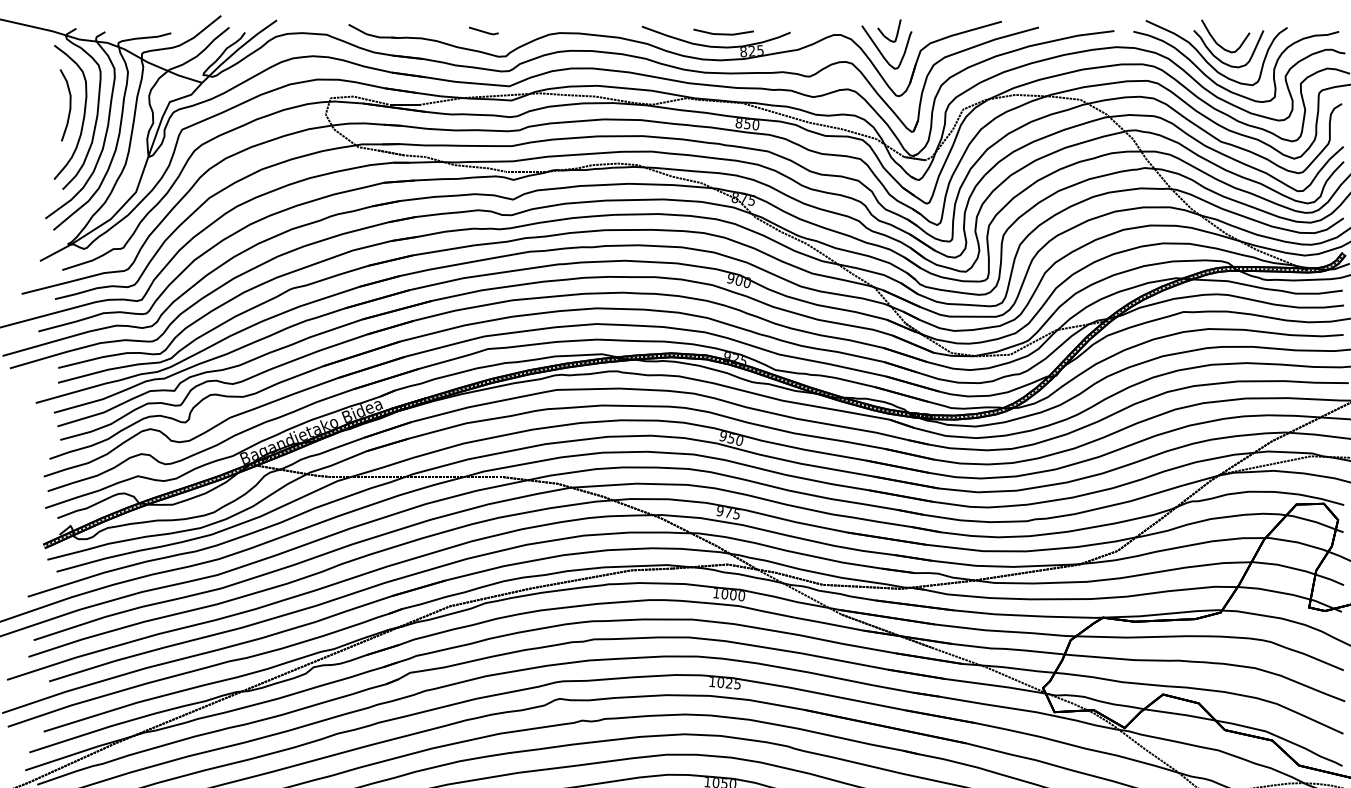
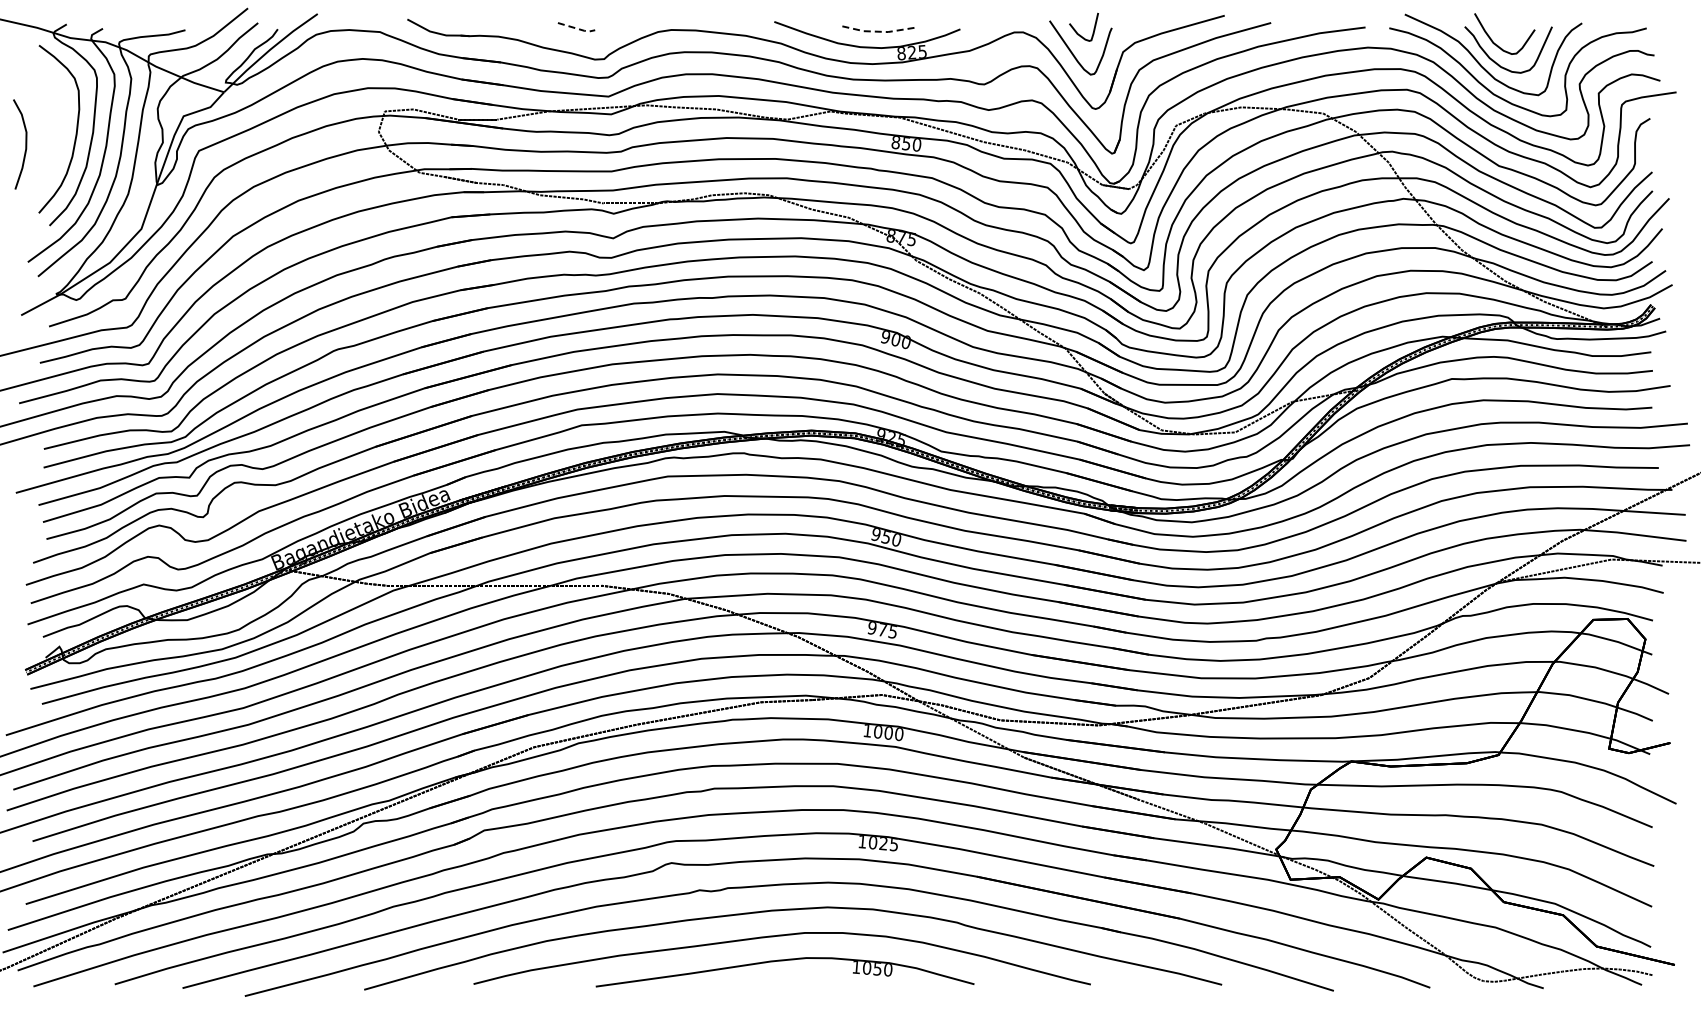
line: (484, 31) -> (577, 28), solid -> dashed
line: (723, 34) -> (876, 31), solid -> dashed
curve: (69, 105) -> (25, 144), moved

